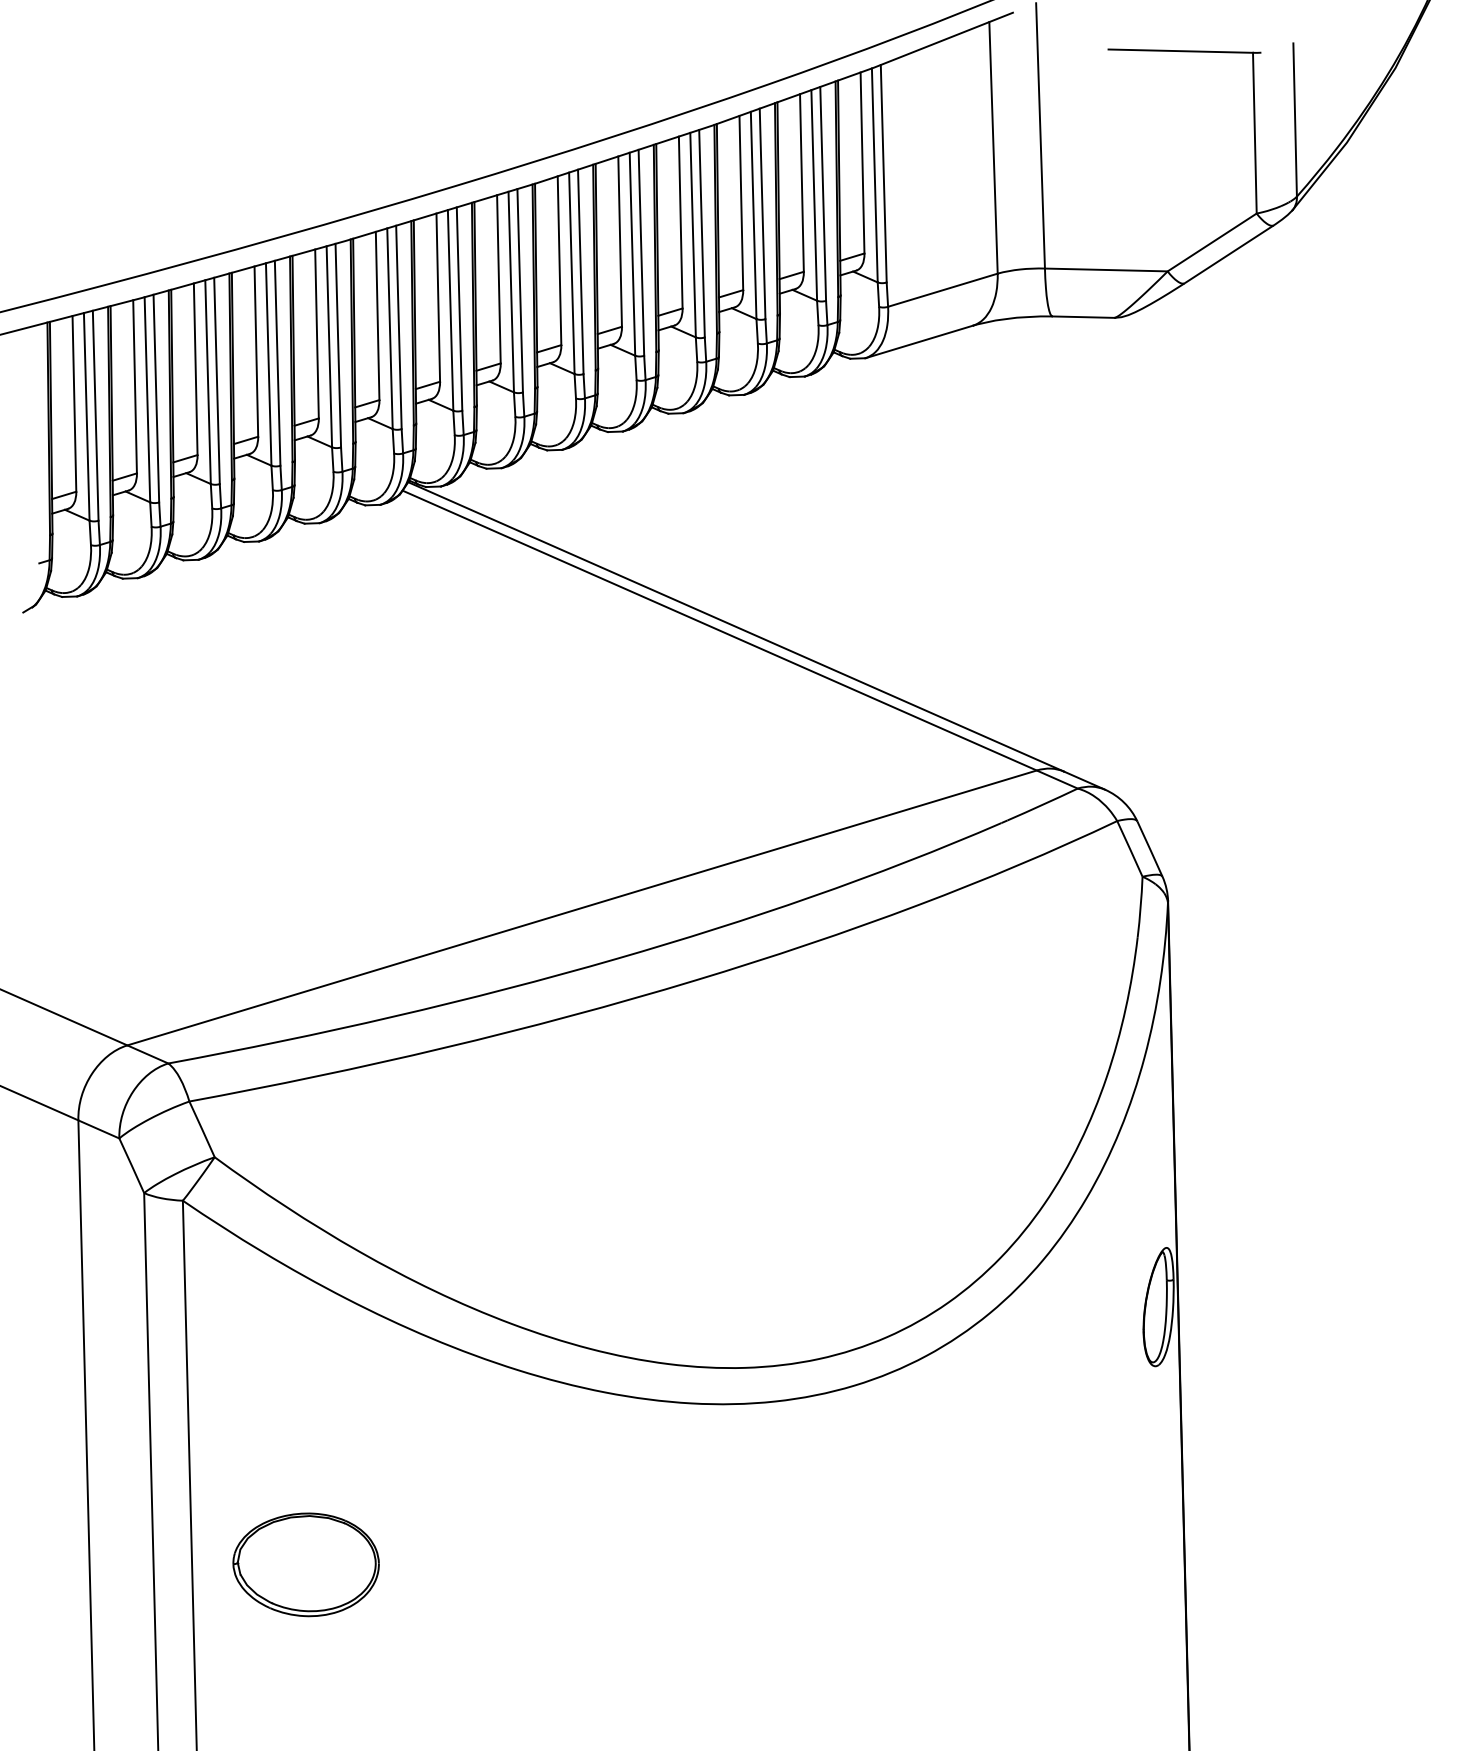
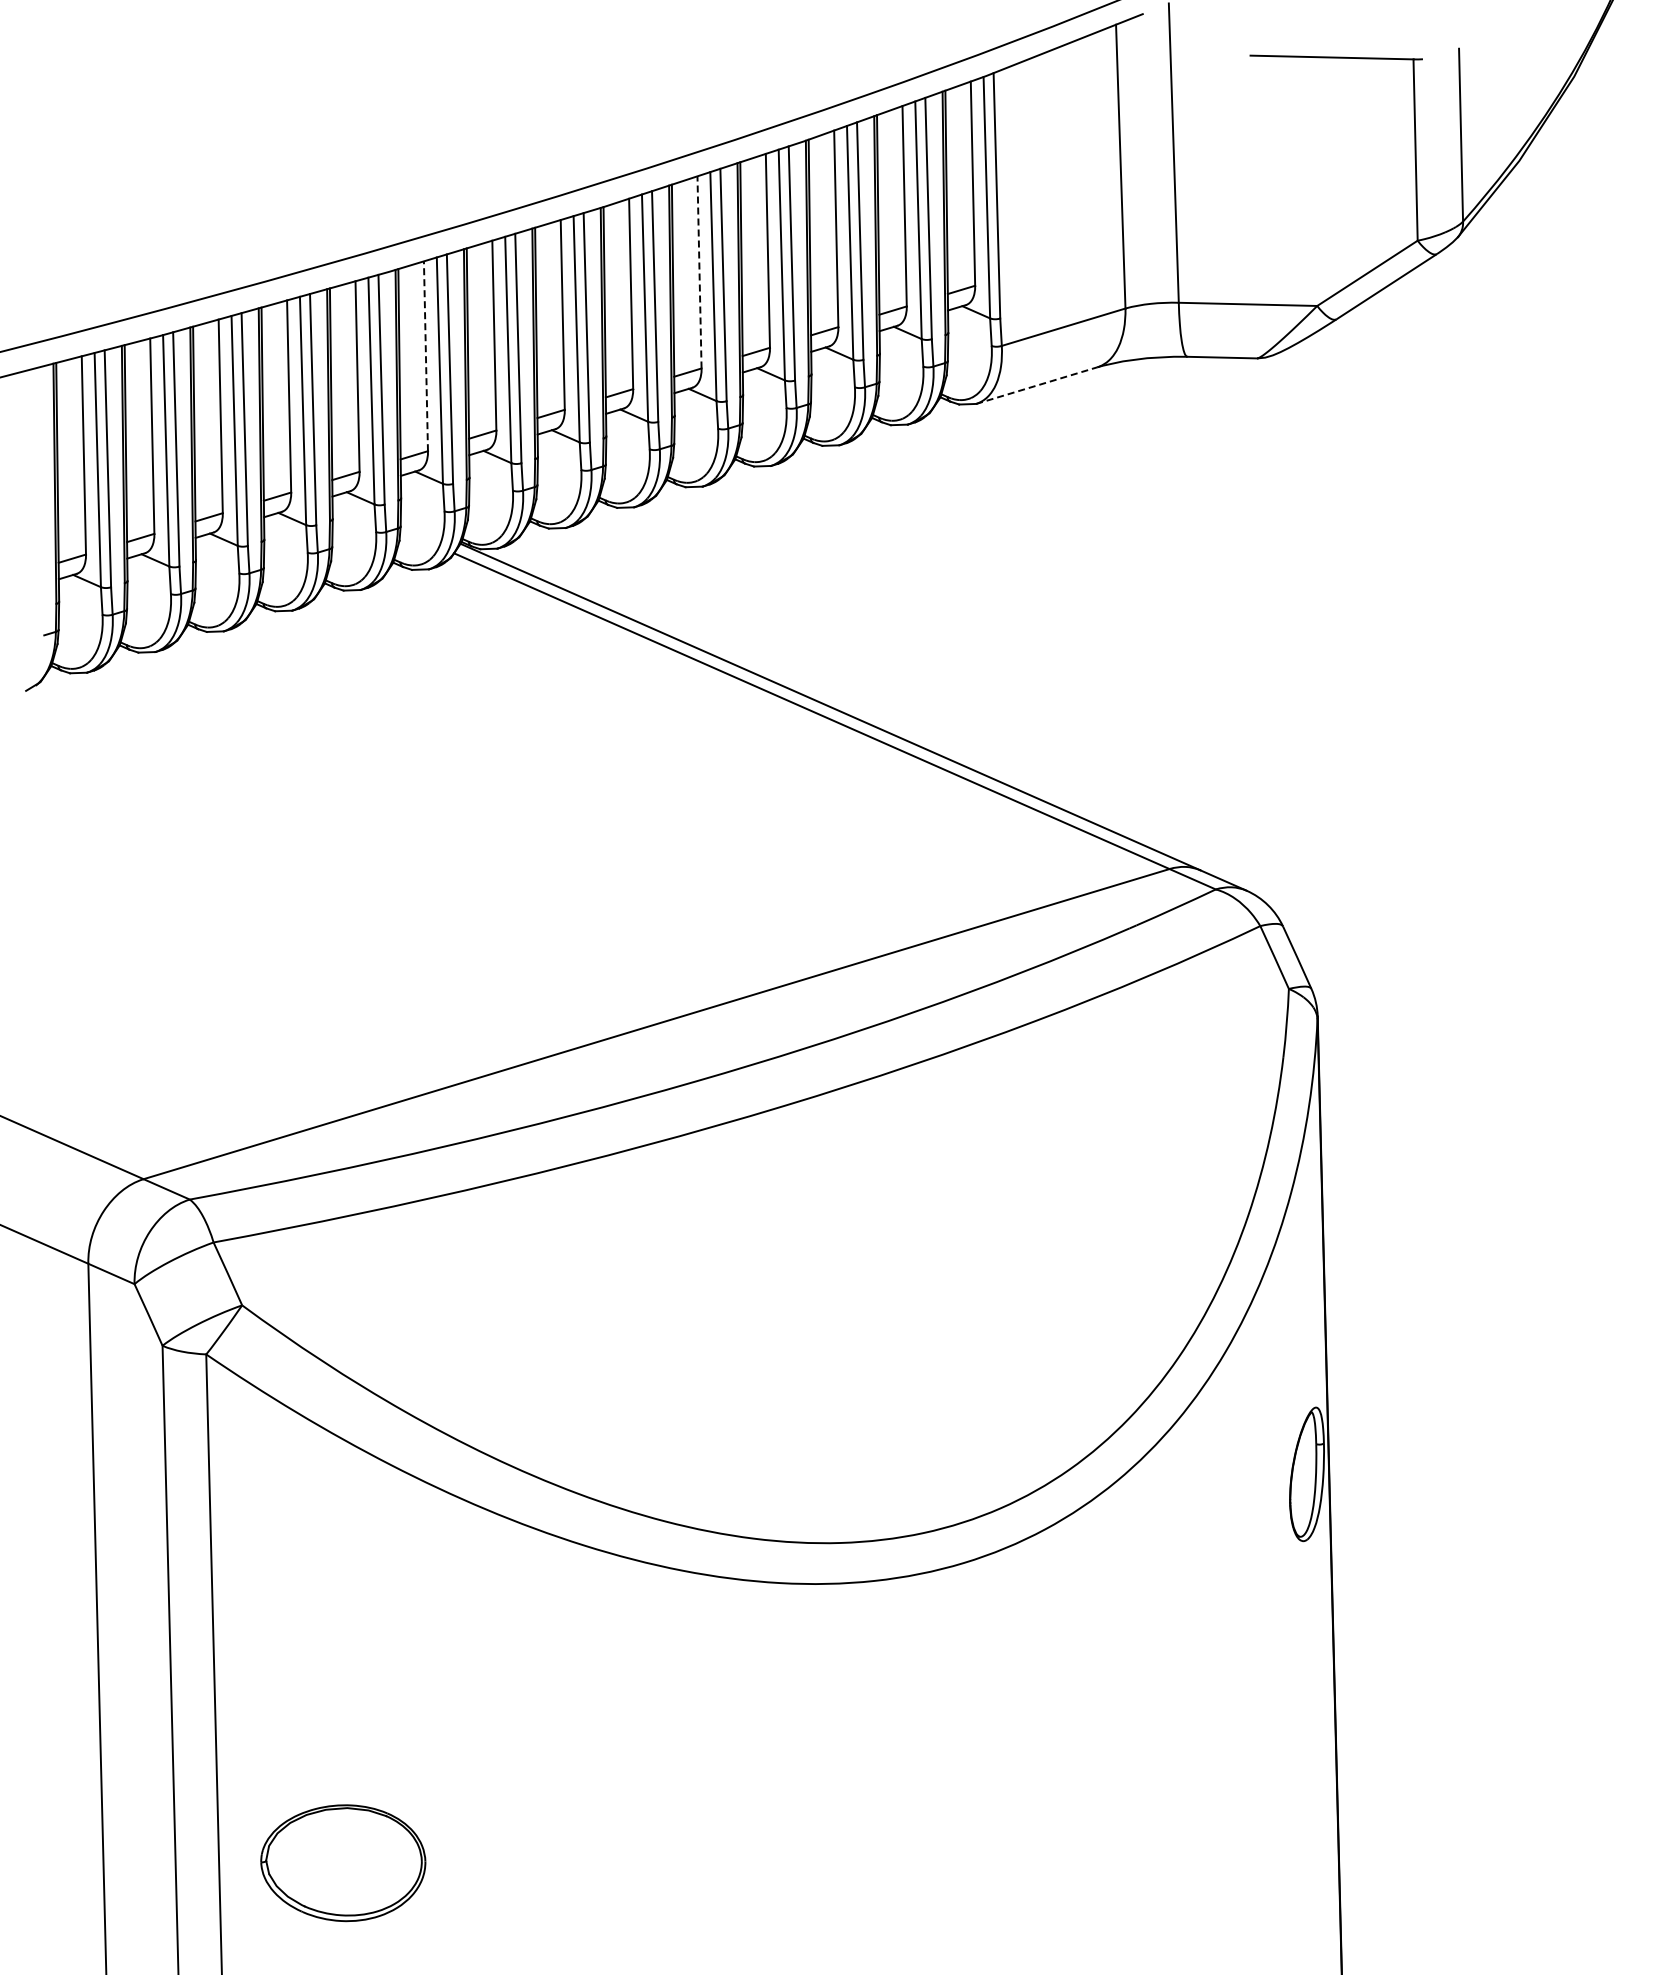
line: (620, 240) -> (699, 271), solid -> dashed
line: (377, 316) -> (425, 356), solid -> dashed
line: (919, 341) -> (1037, 385), solid -> dashed
part: (306, 1565) -> (343, 1863), moved

